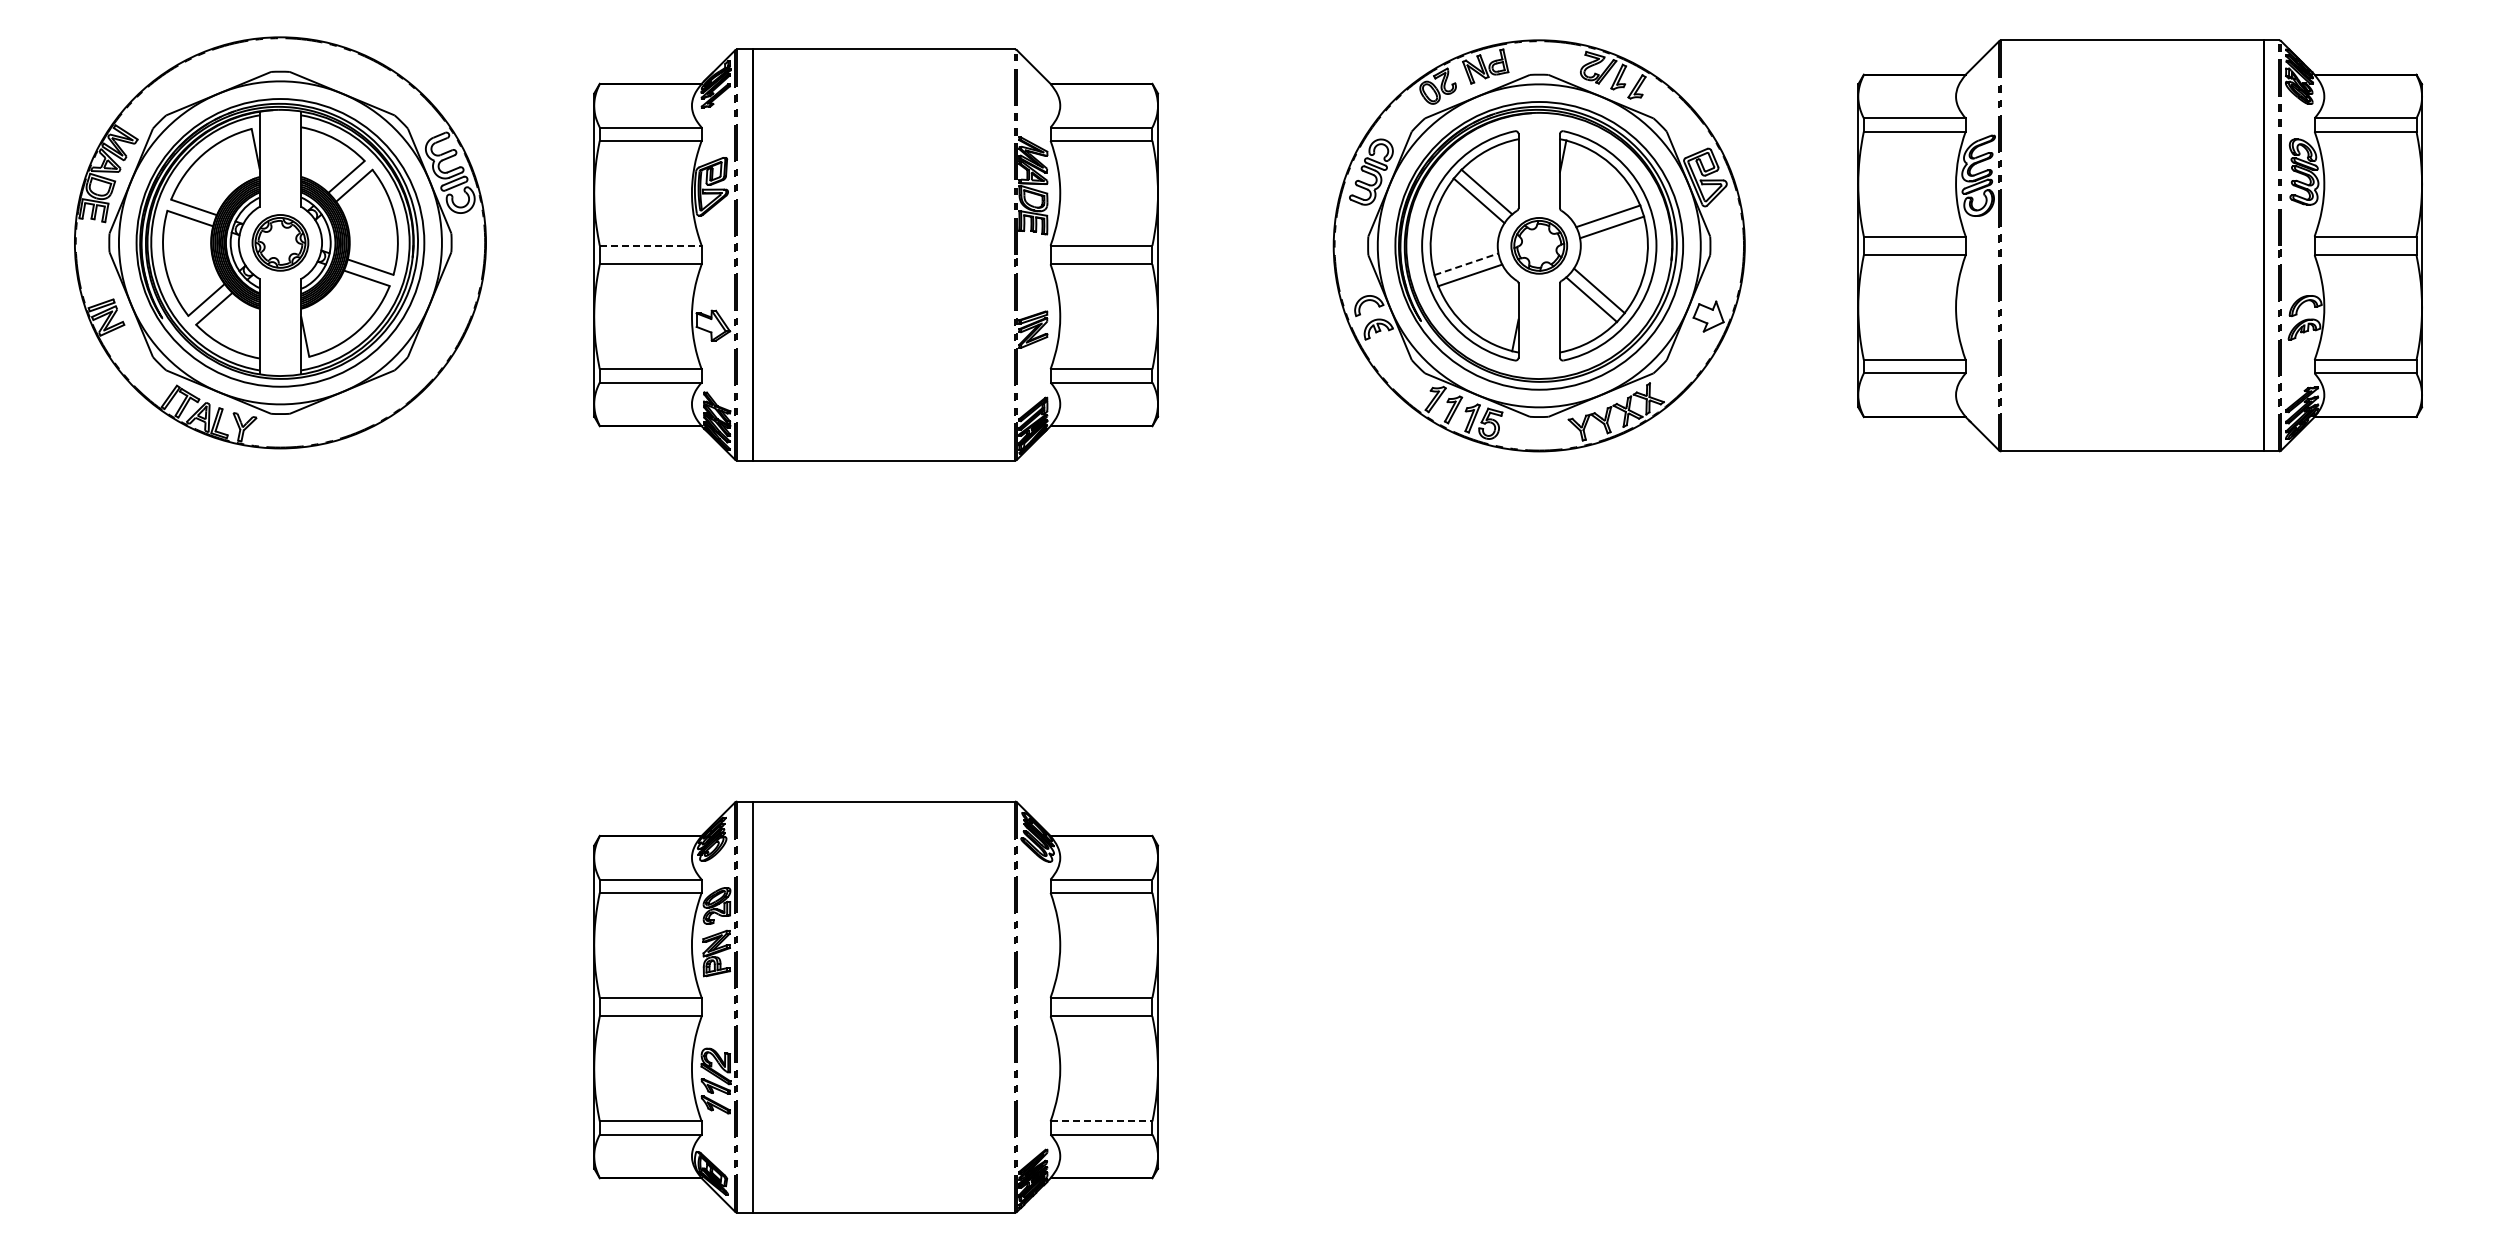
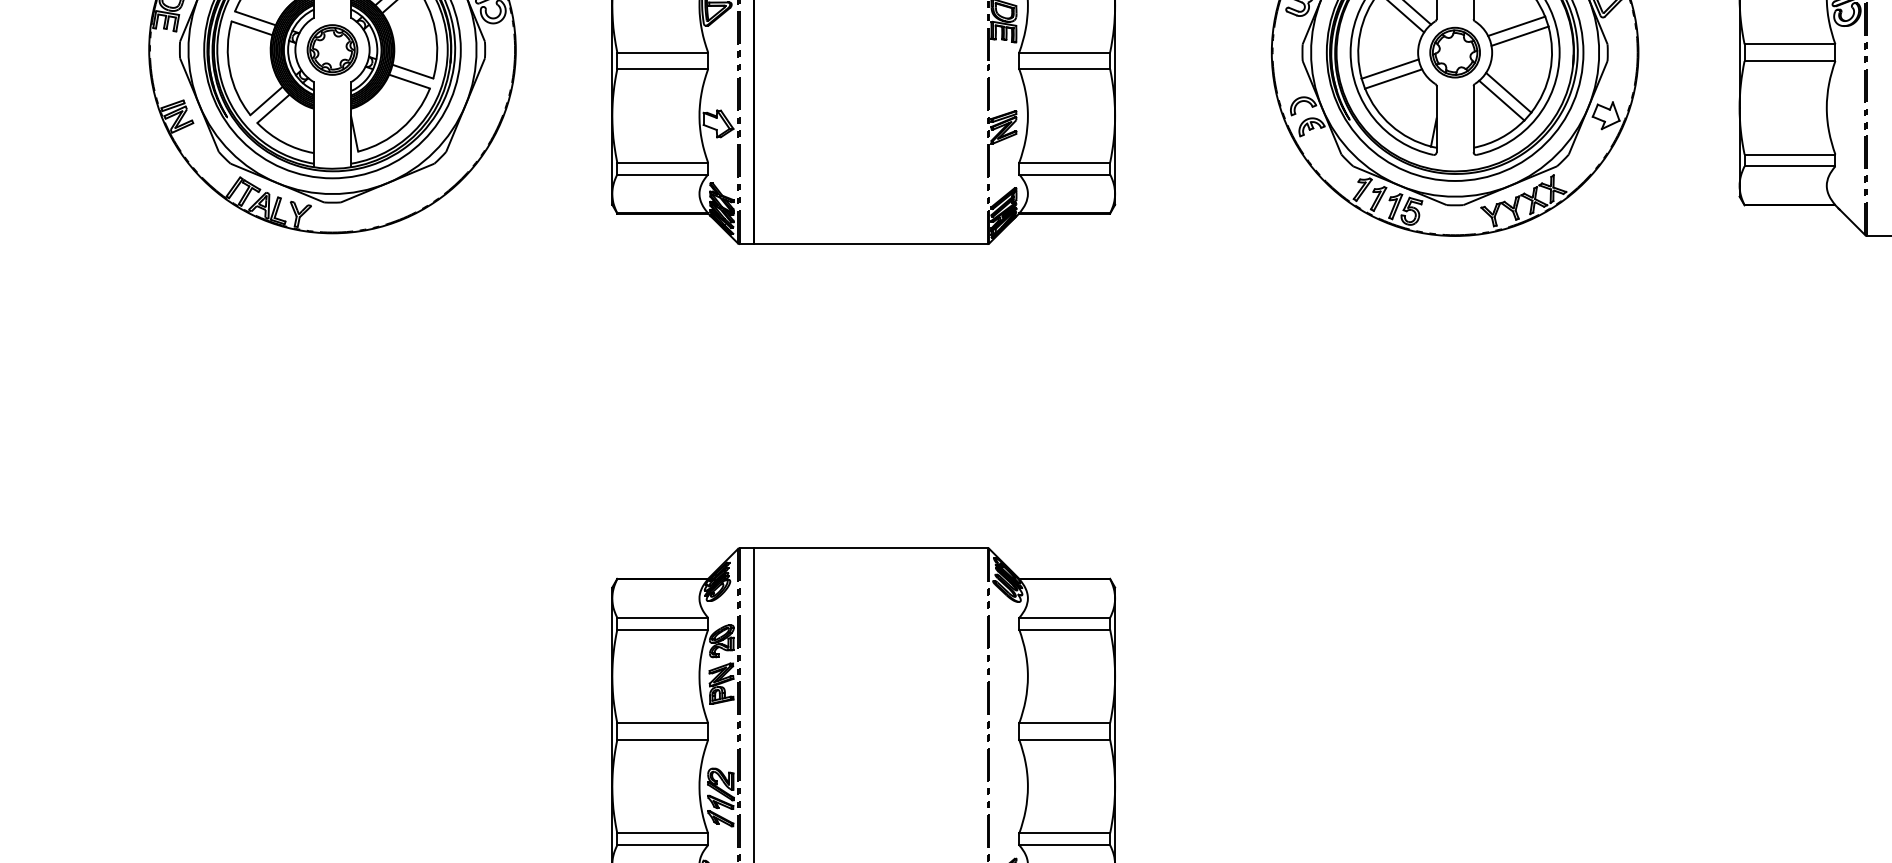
line: (650, 245) -> (662, 52), dashed -> solid
line: (1466, 264) -> (1390, 69), dashed -> solid
line: (1101, 1121) -> (1064, 833), dashed -> solid

